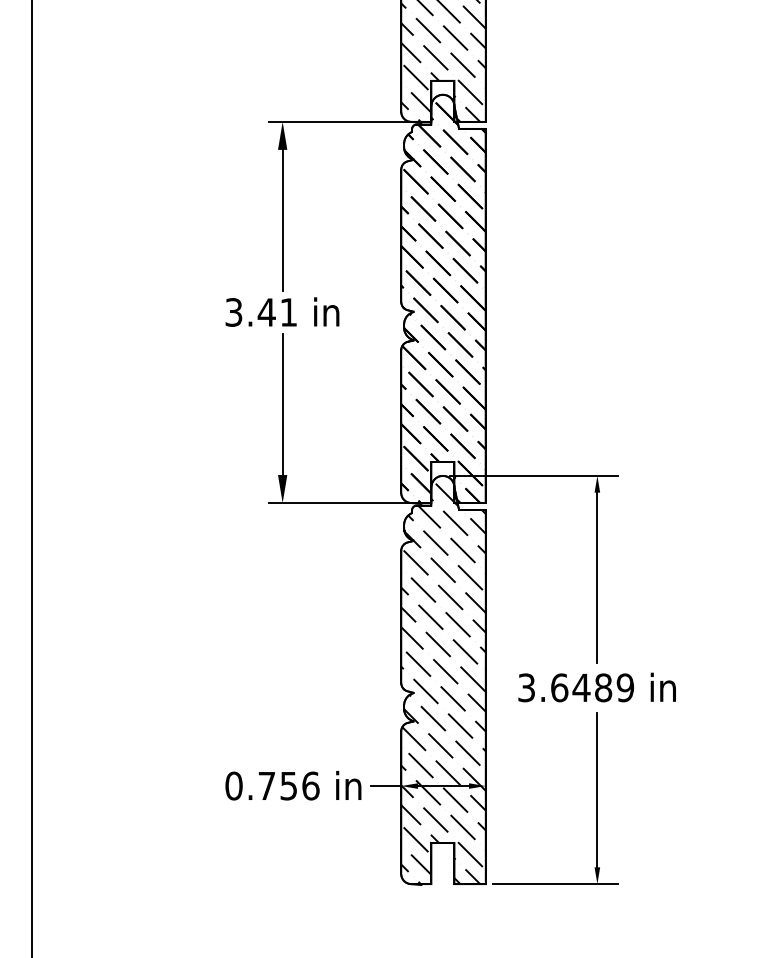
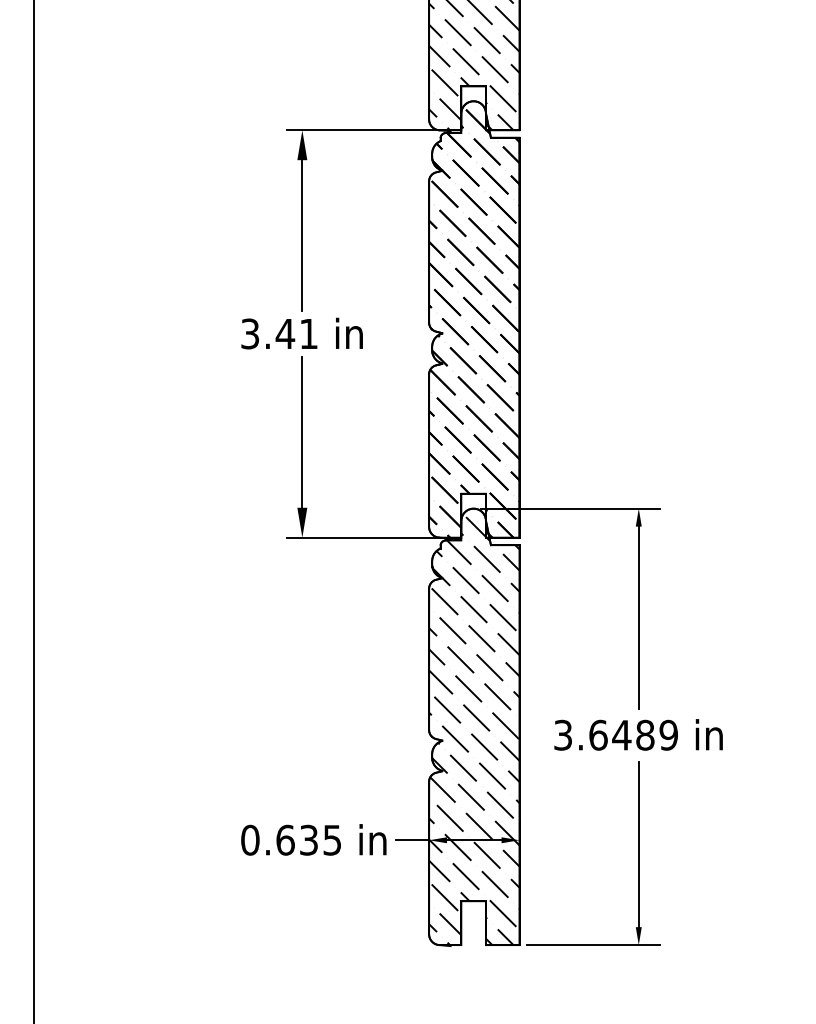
text: (288, 785) -> (308, 839), 0.756 -> 0.635

